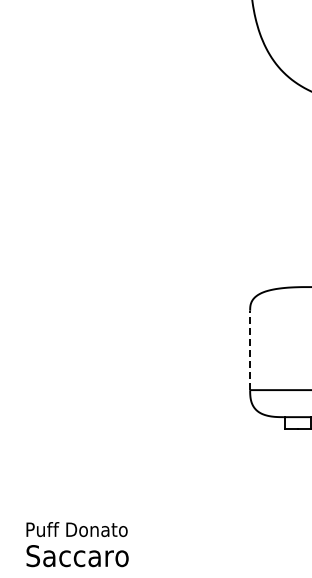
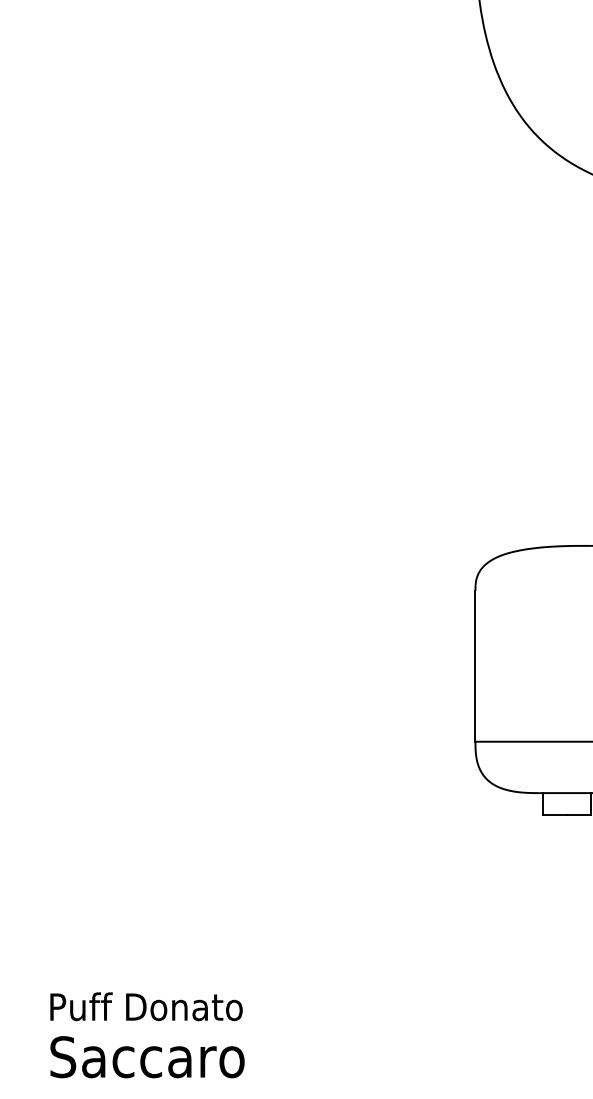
line: (250, 350) -> (476, 666), dashed -> solid

